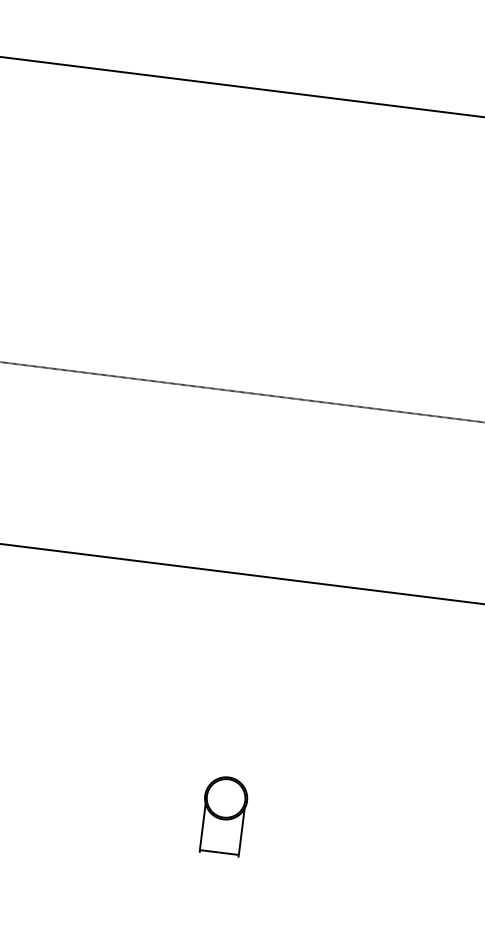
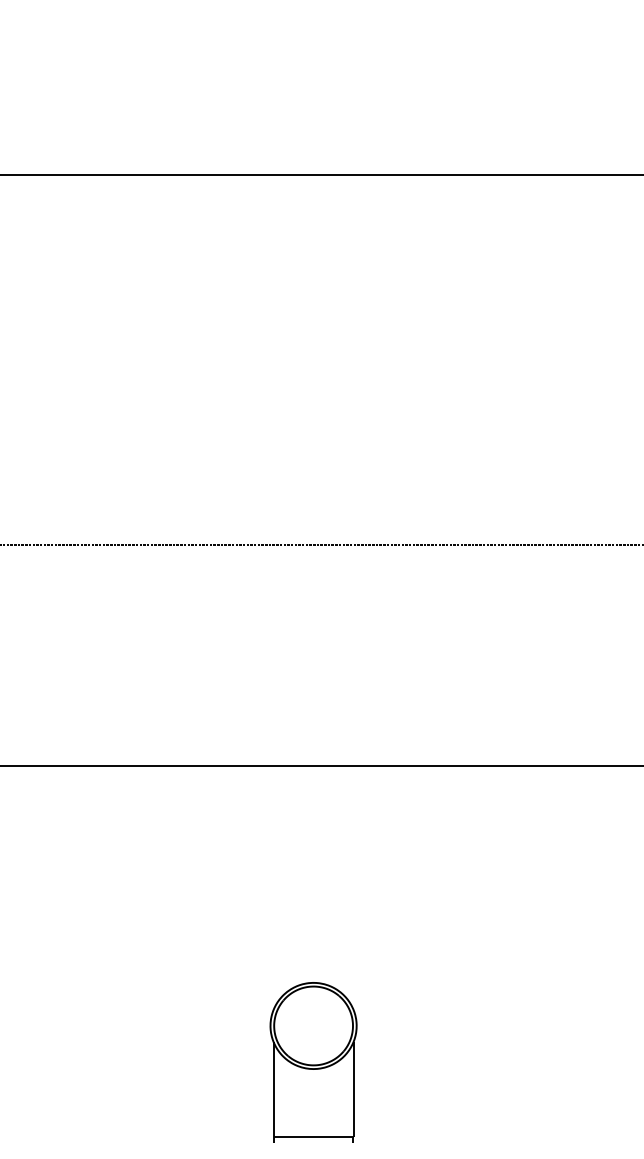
part: (223, 816) -> (313, 1062), size x1.67

